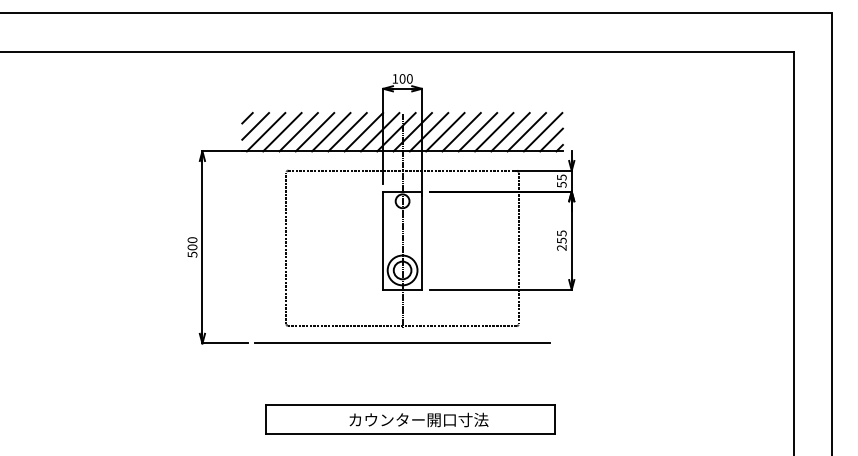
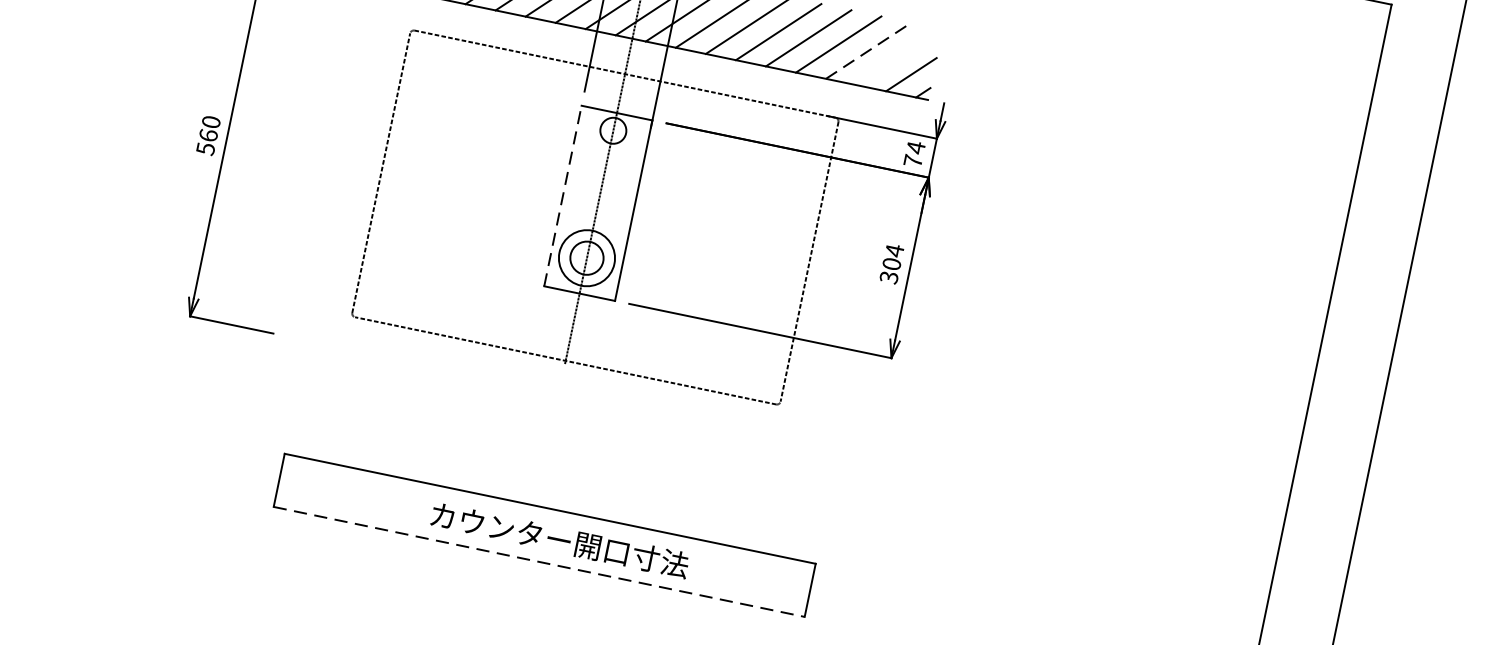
line: (527, 131) -> (870, 49), solid -> dashed
line: (542, 132) -> (897, 57), removed
text: (561, 180) -> (914, 153), 55 -> 74
line: (383, 240) -> (563, 195), solid -> dashed
text: (561, 240) -> (891, 263), 255 -> 304
text: (192, 247) -> (208, 135), 500 -> 560
line: (402, 343) -> (558, 392), removed
line: (410, 433) -> (539, 561), solid -> dashed

